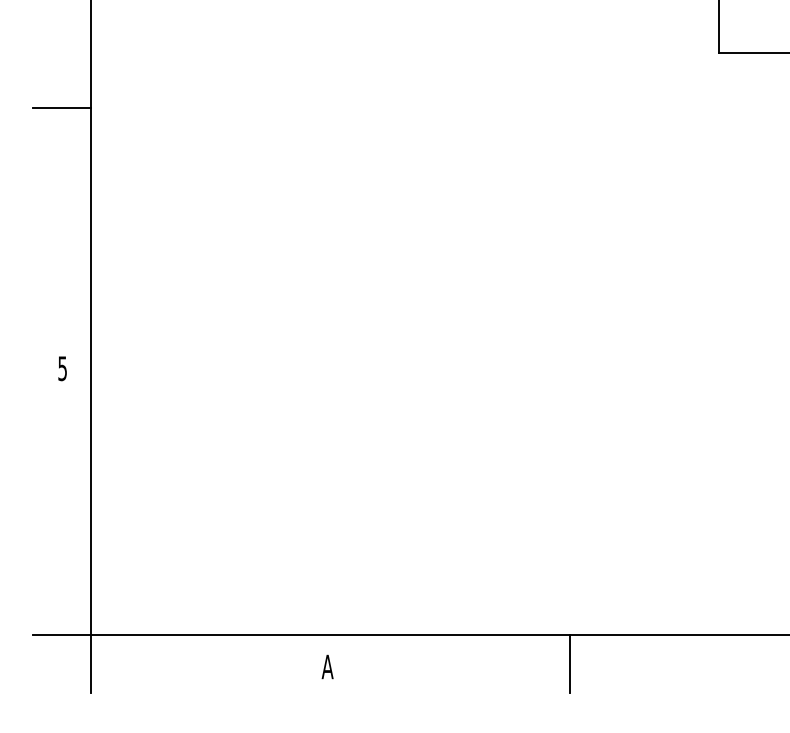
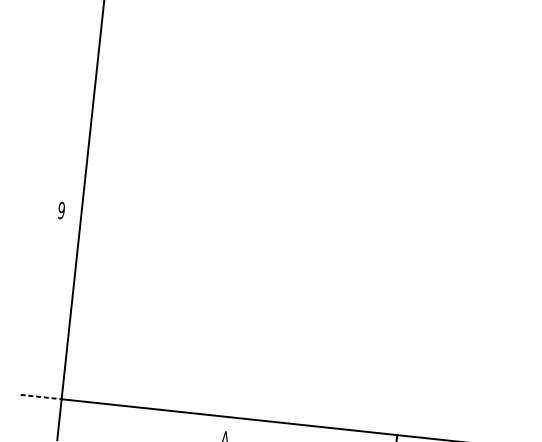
line: (61, 108) -> (80, 27), removed
text: (62, 368) -> (61, 210), 5 -> 9
line: (62, 634) -> (41, 397), solid -> dashed

